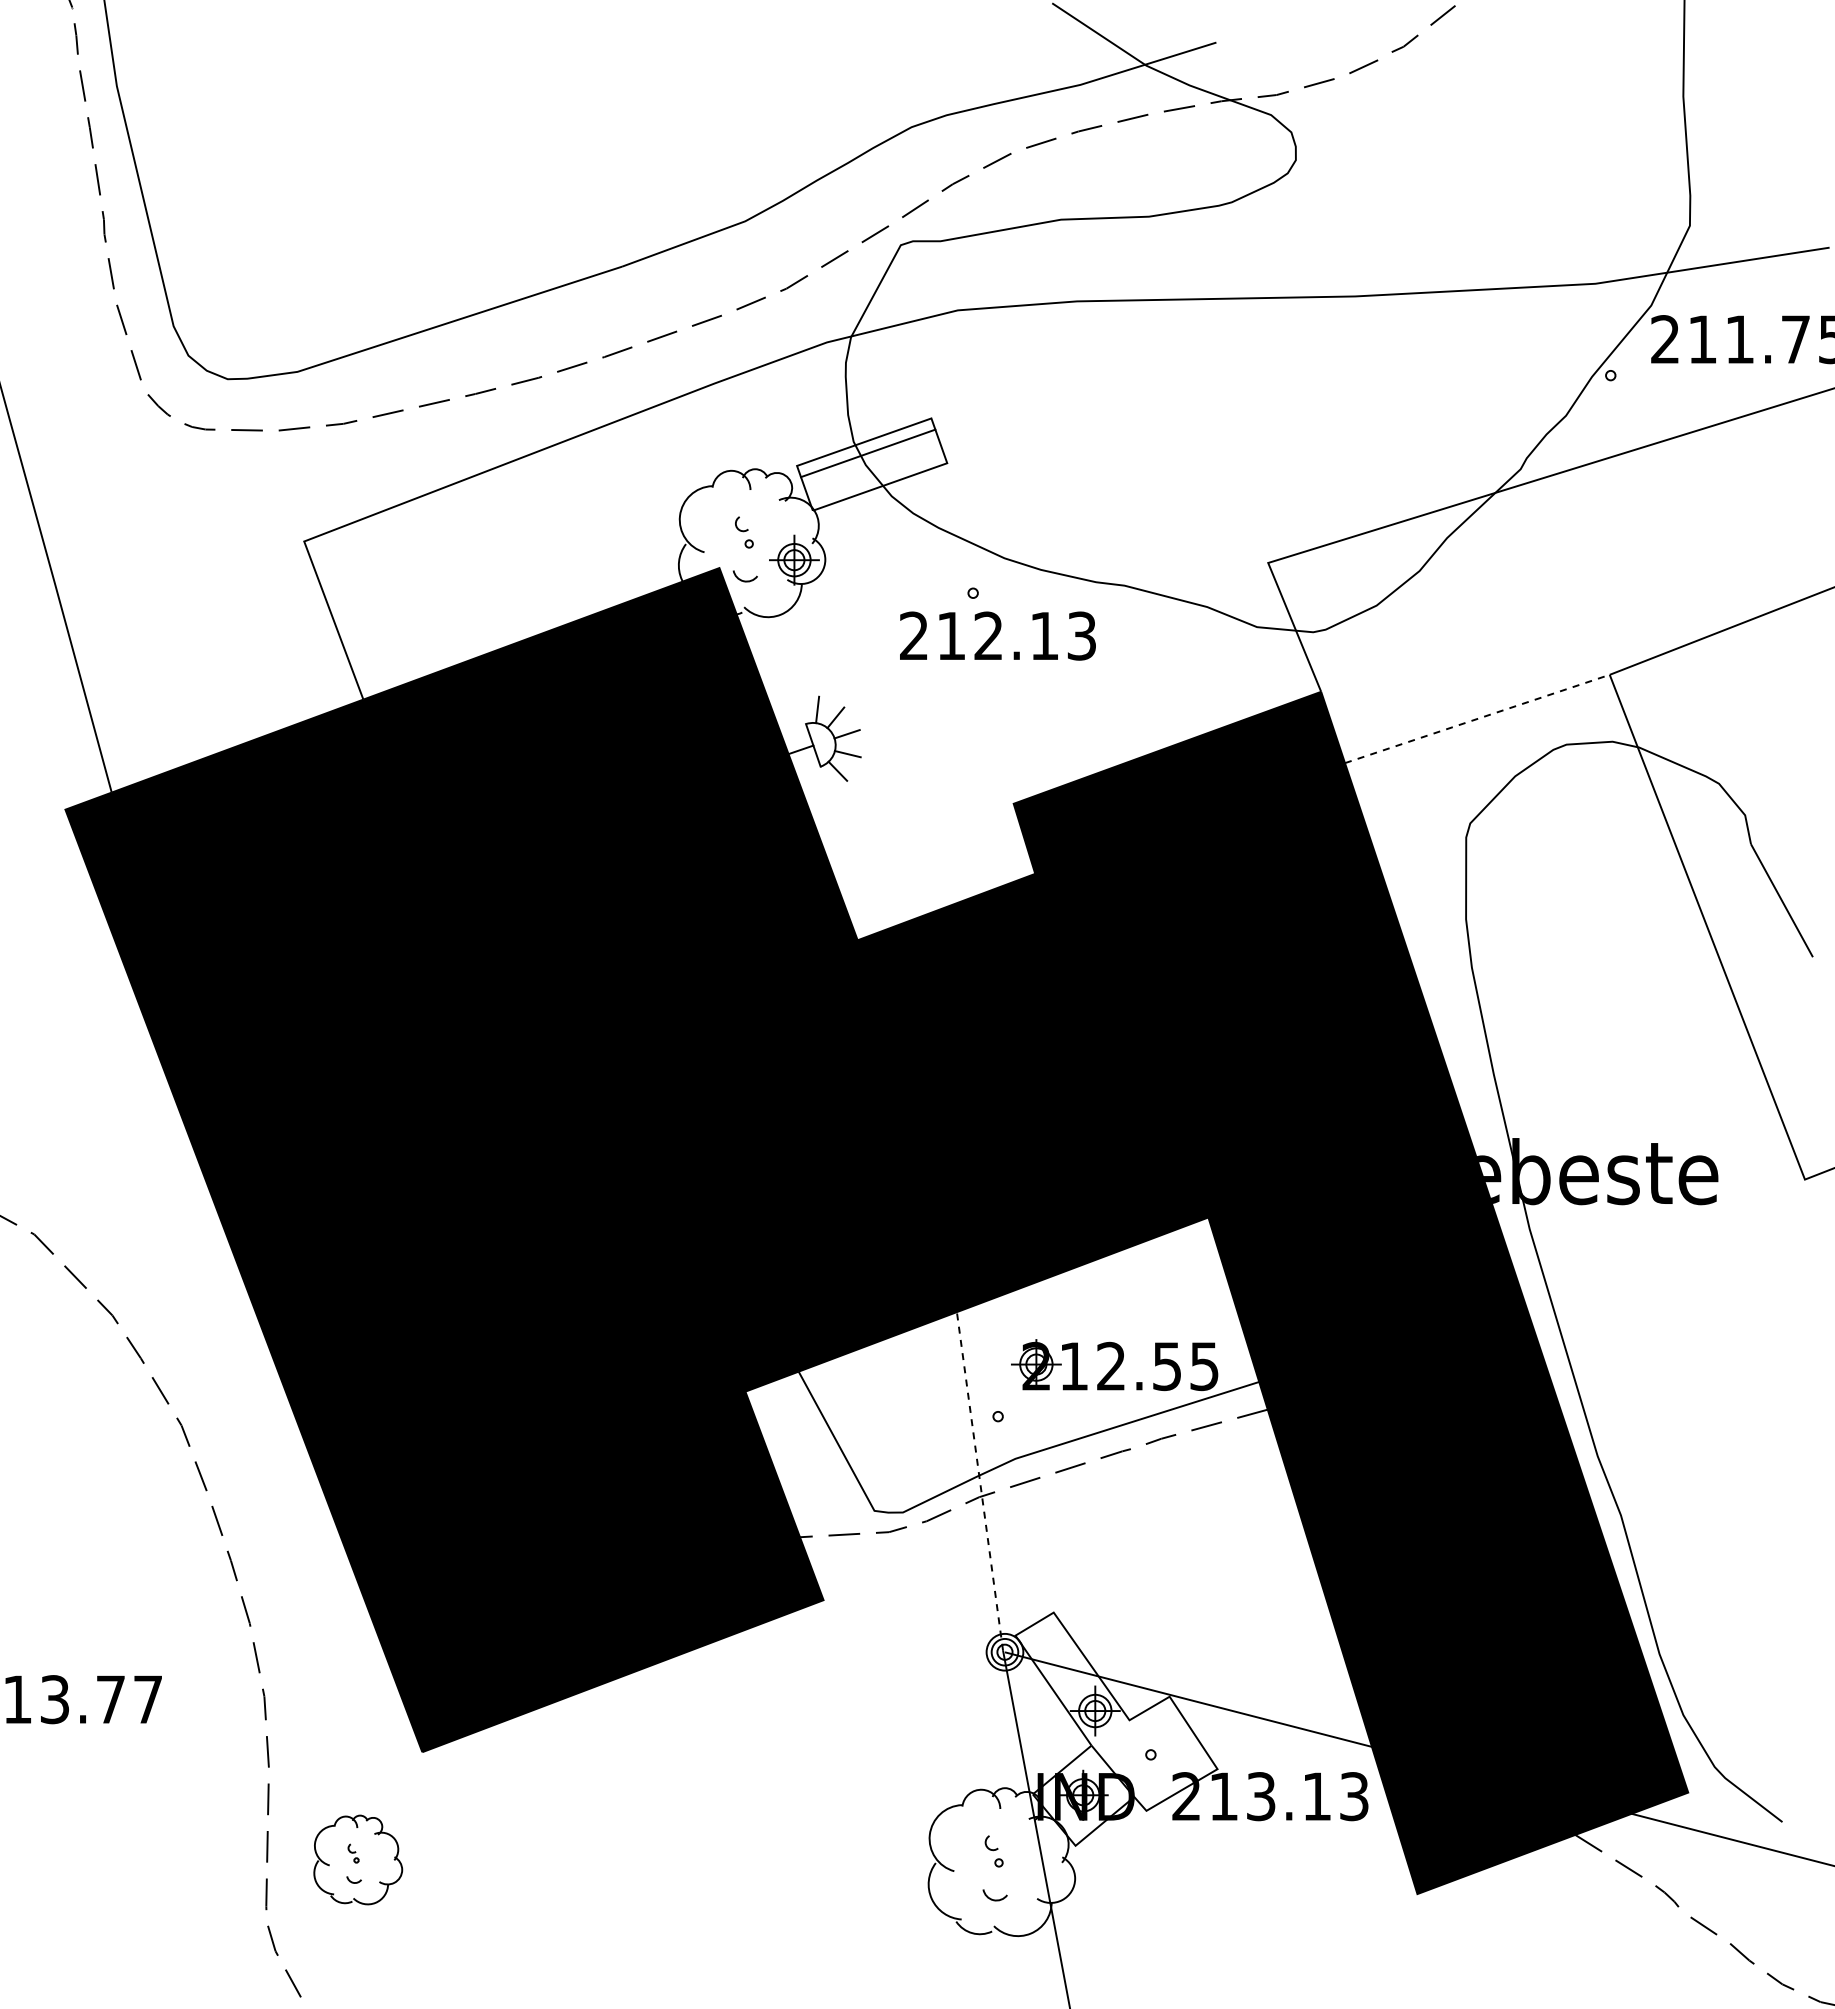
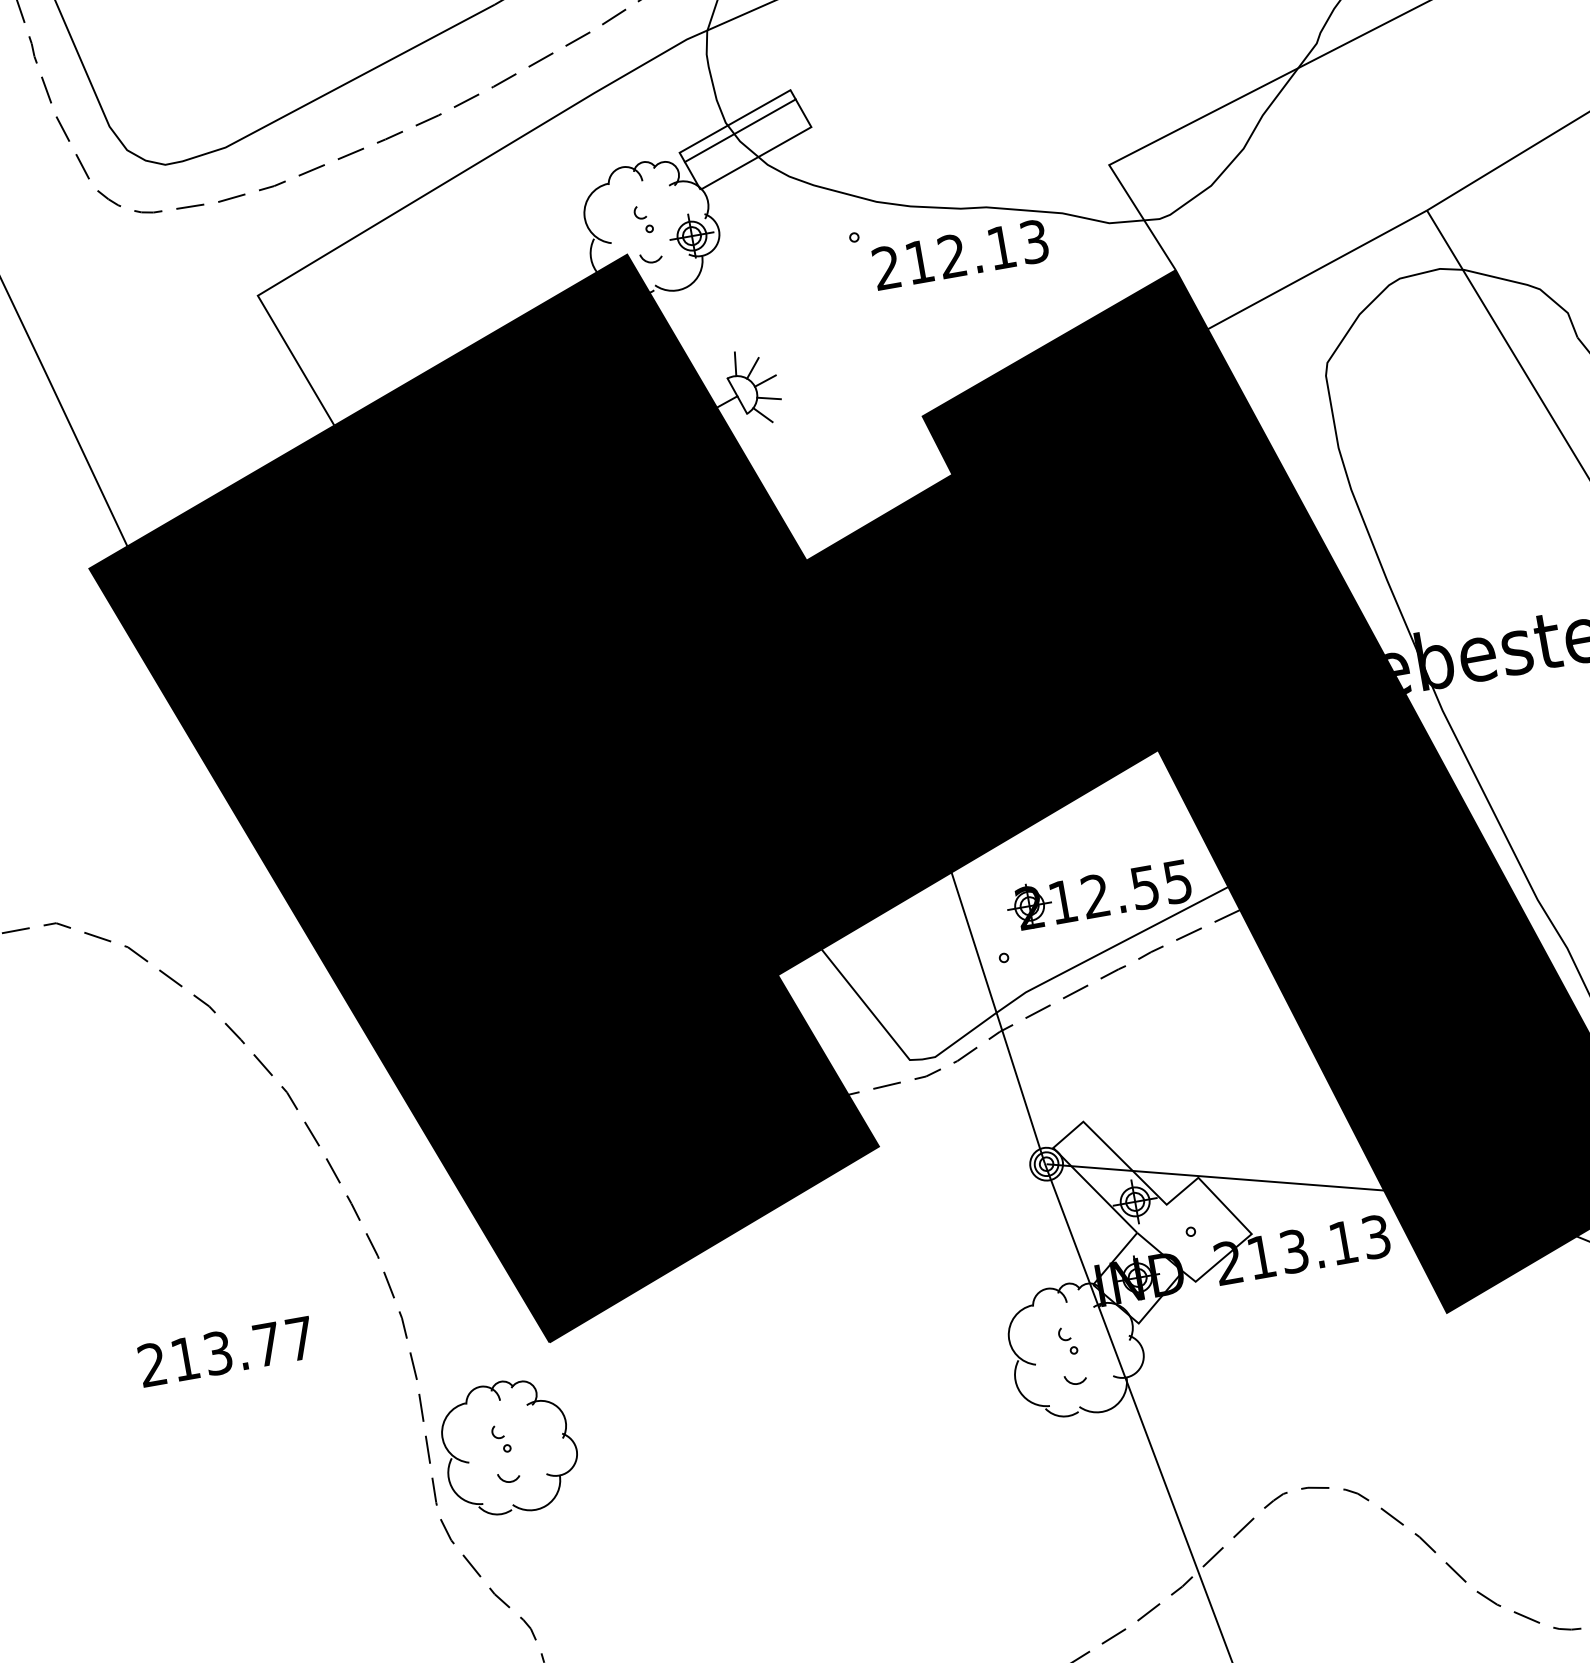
text: (997, 635) -> (960, 254), moved
line: (1477, 718) -> (1317, 269), dashed -> solid
line: (980, 1481) -> (998, 1017), dashed -> solid
part: (358, 1859) -> (510, 1446), size x1.67

